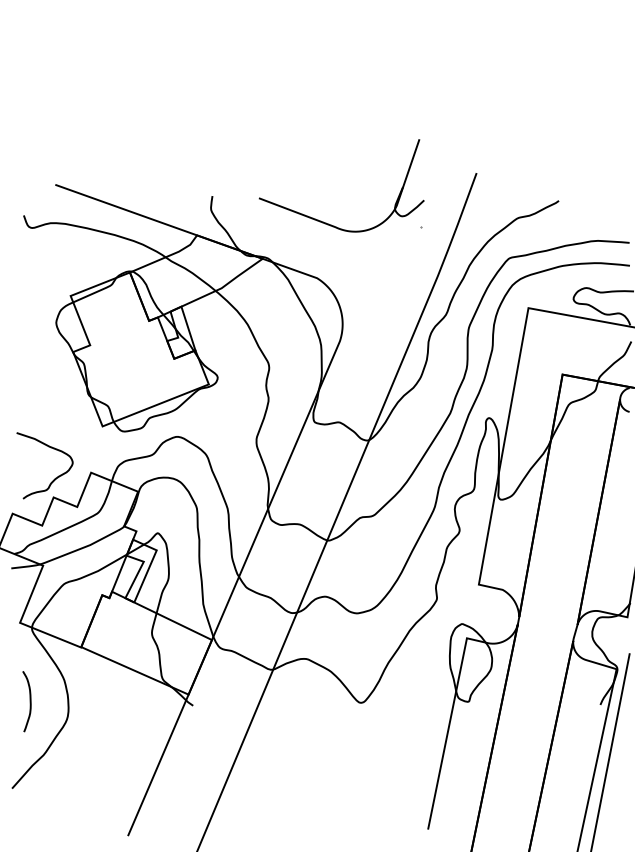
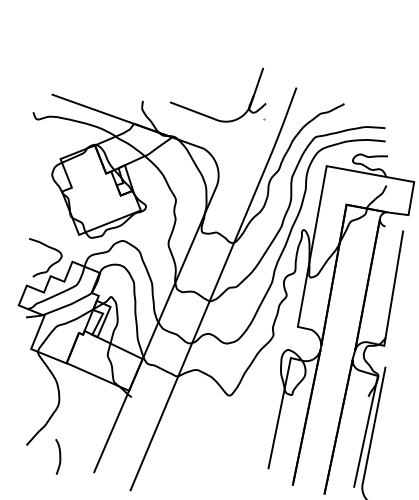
curve: (29, 700) -> (59, 456), moved

